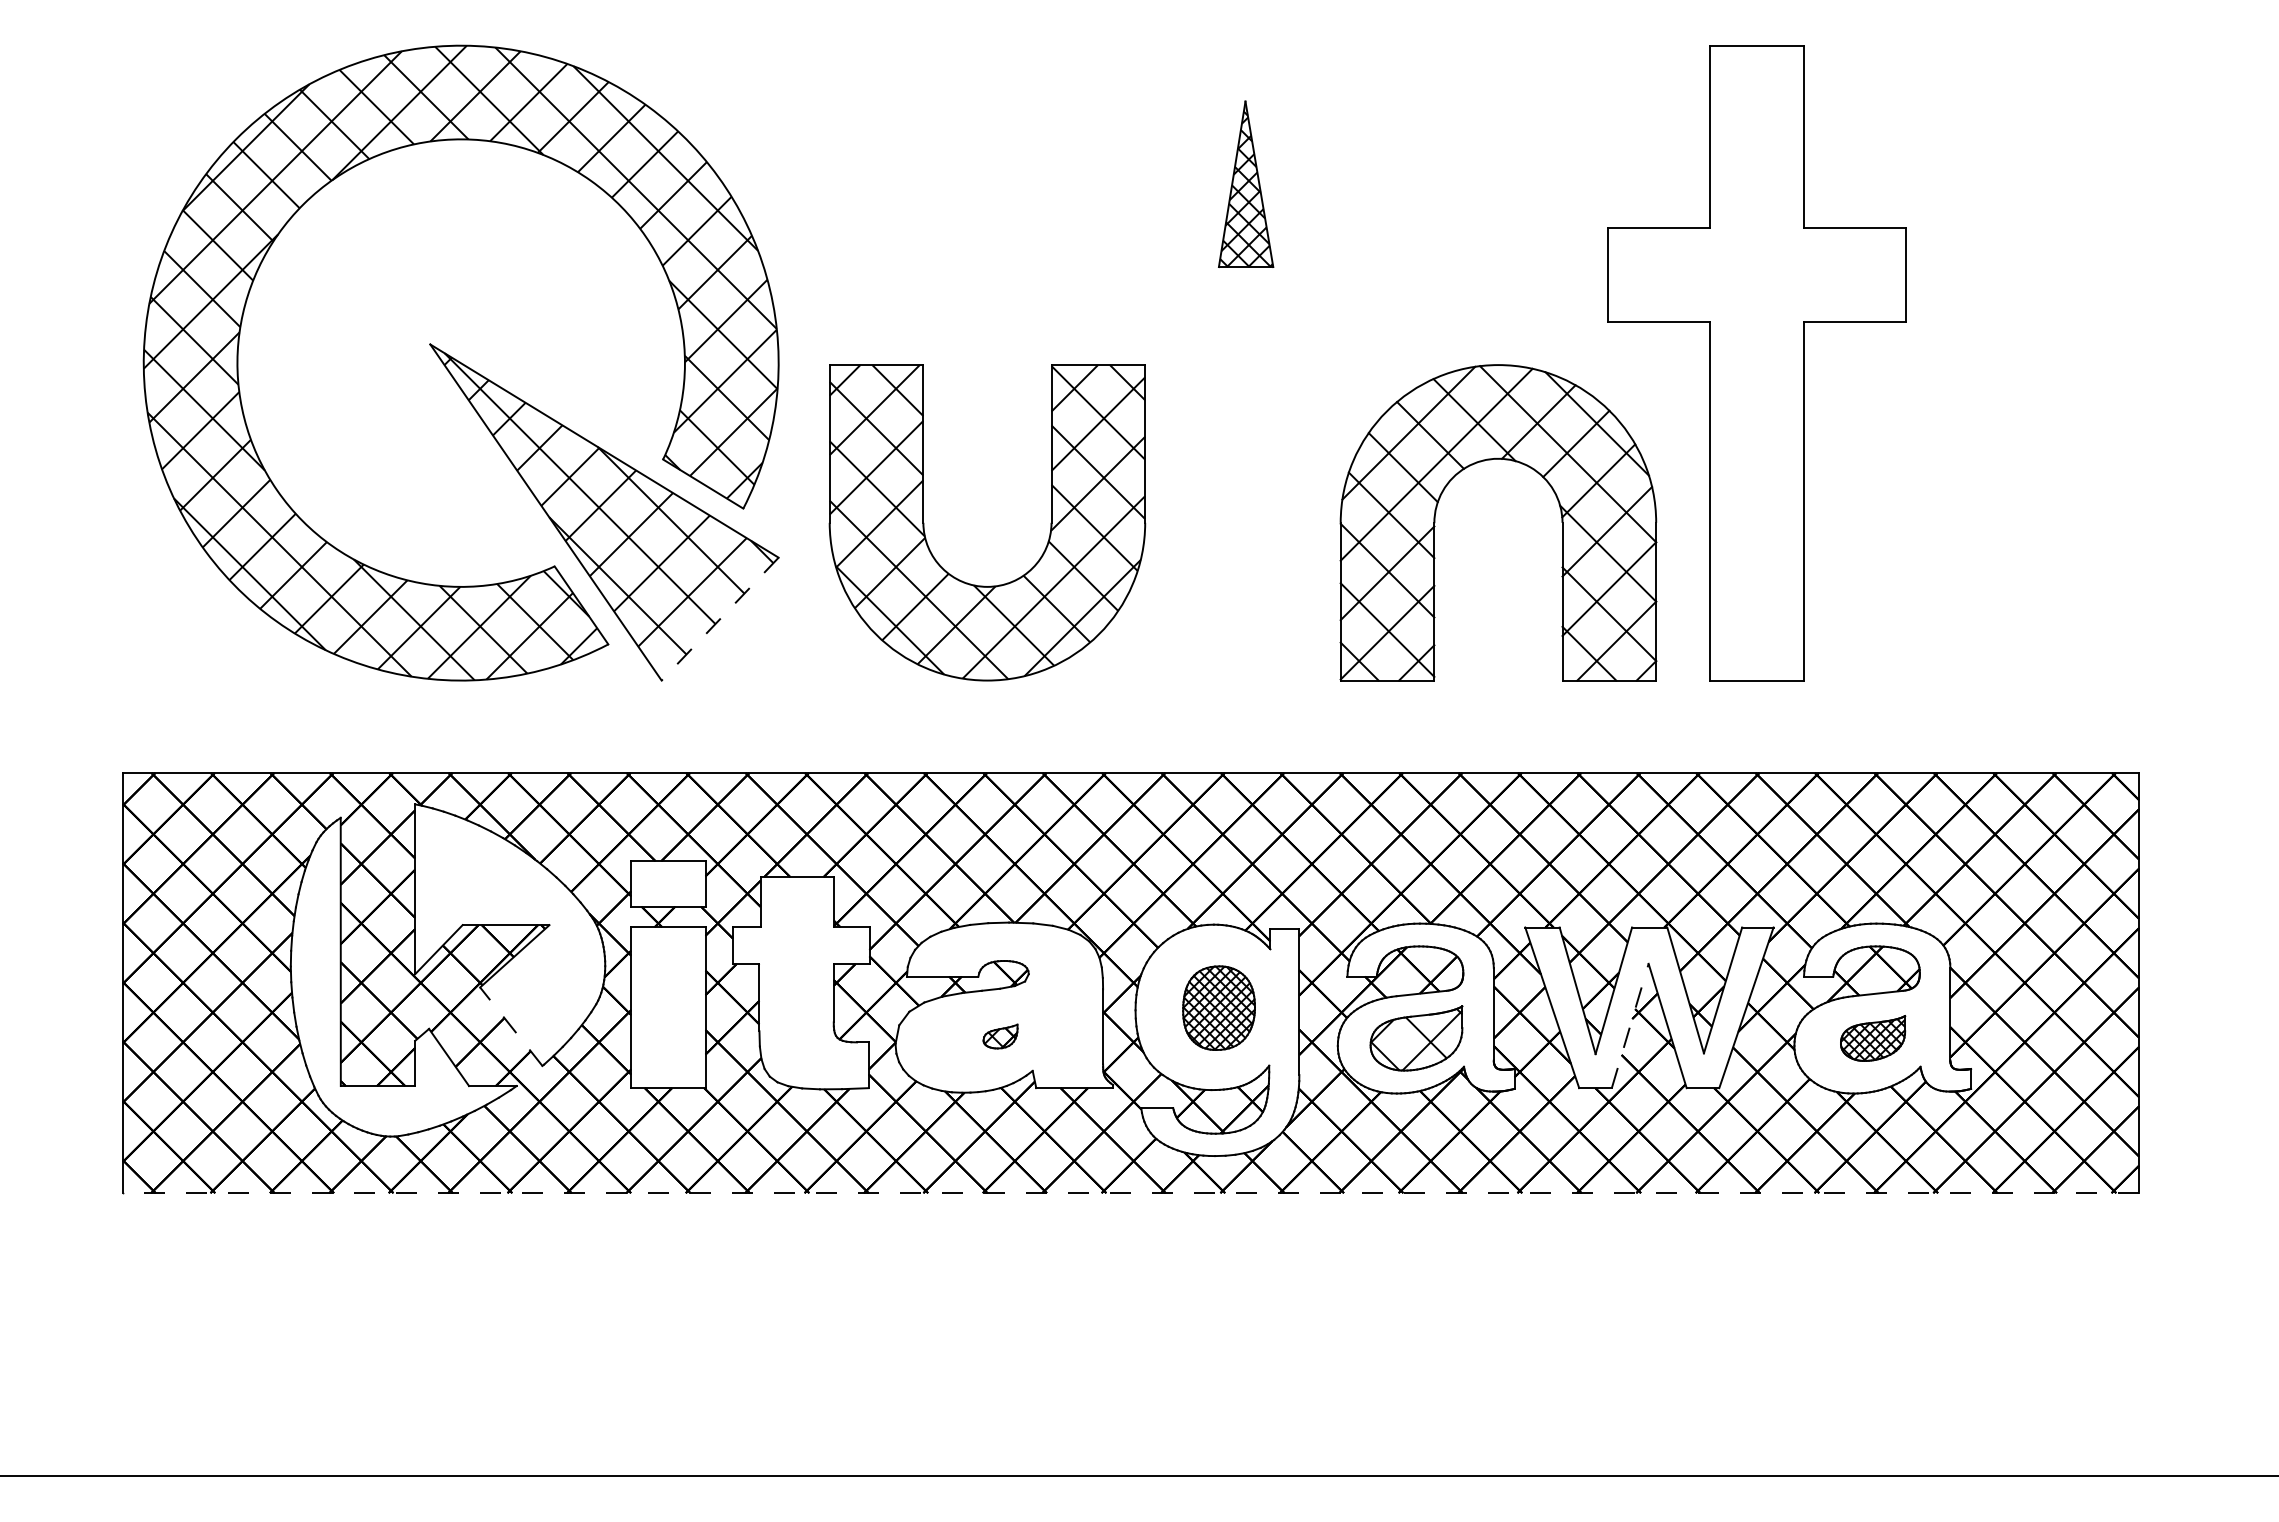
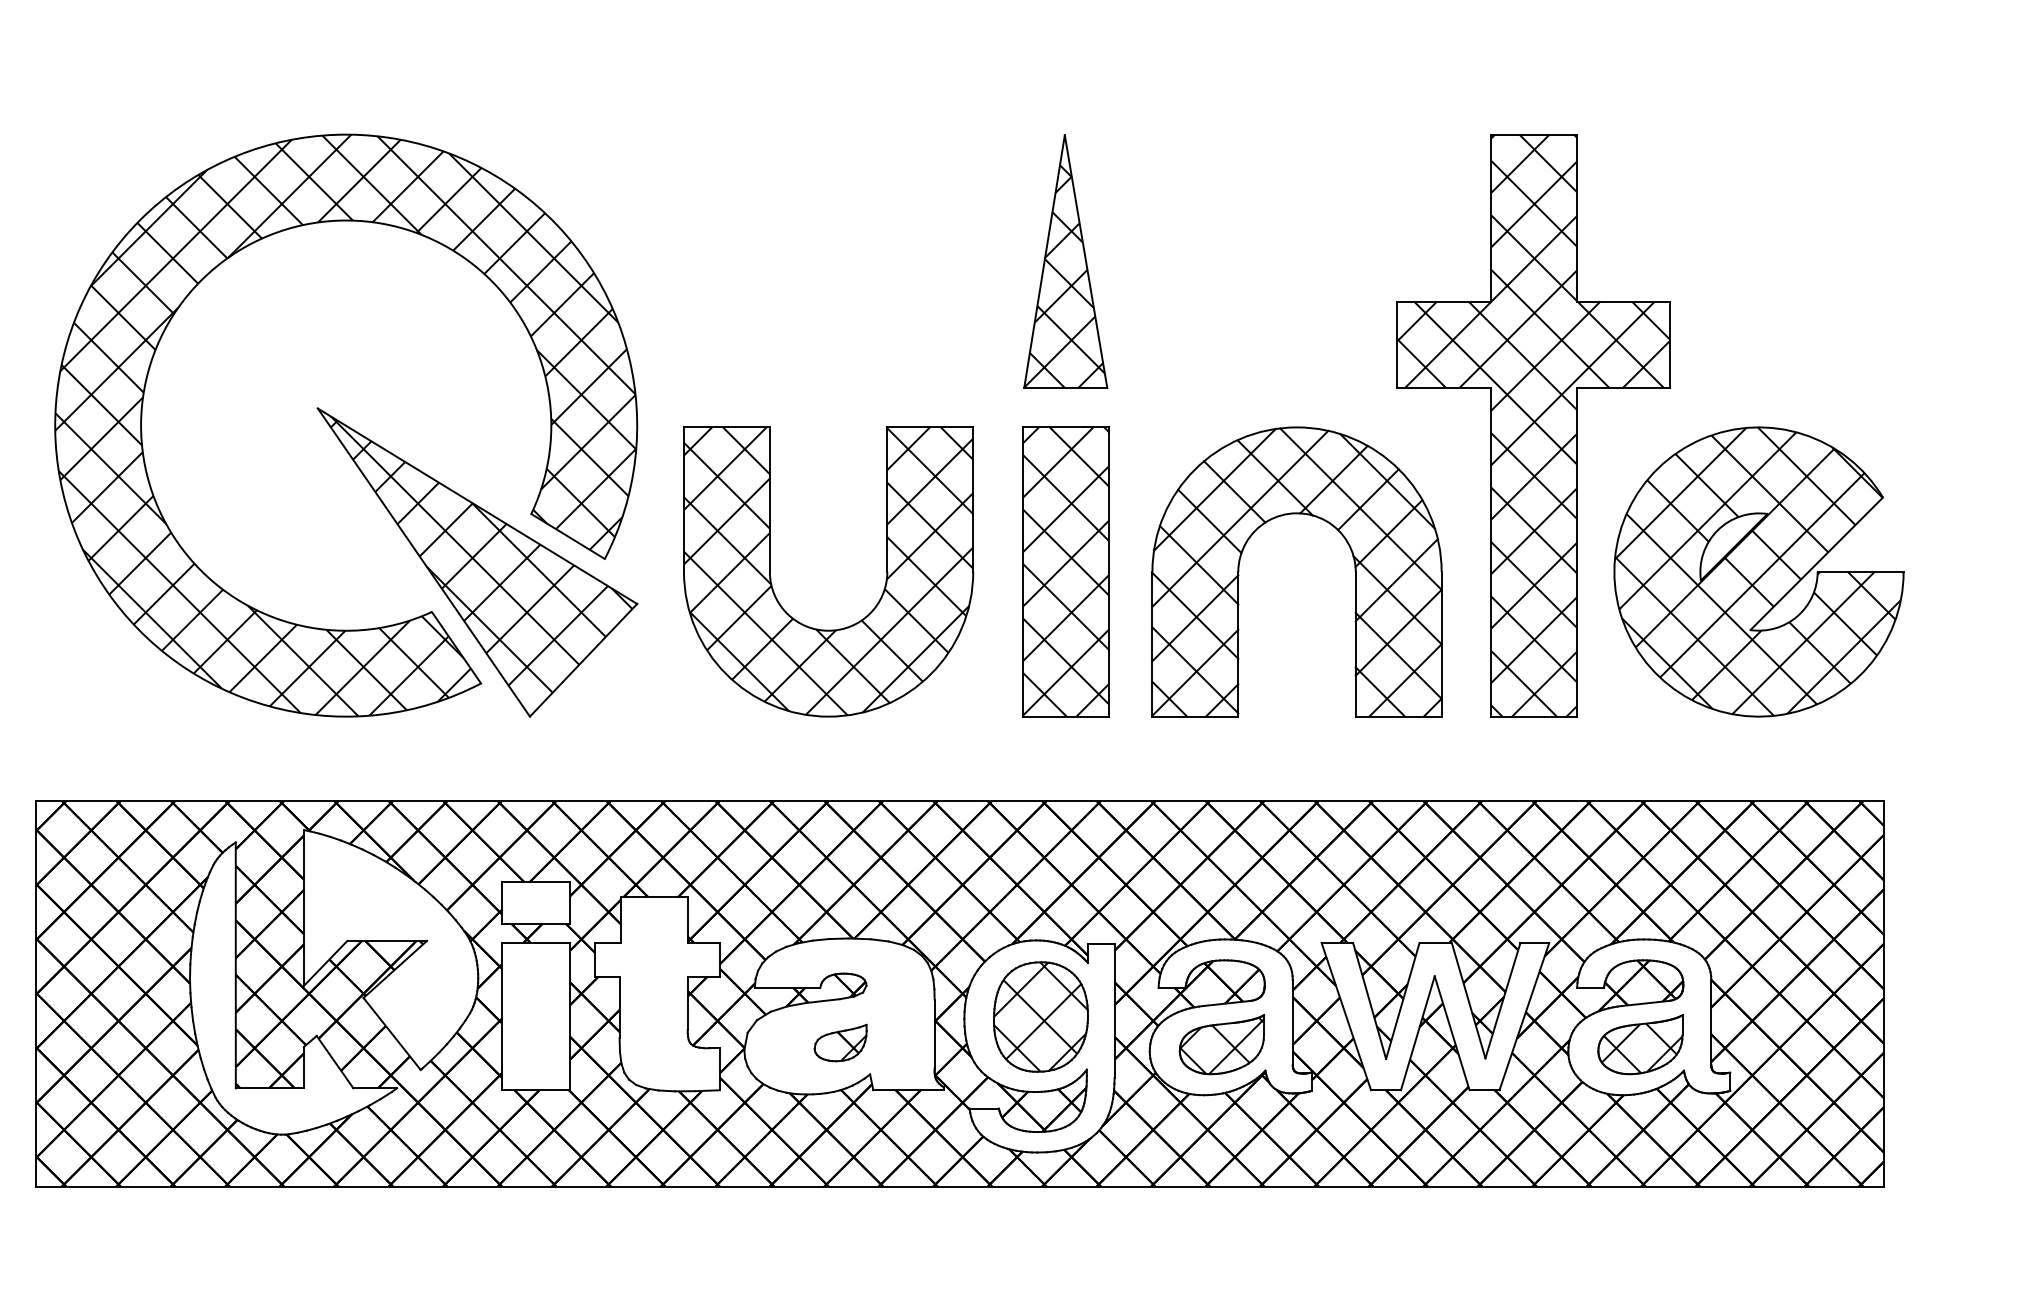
part: (1245, 184) -> (1065, 261), size x1.67
hatch: (1756, 362) -> (1533, 425), added
part: (1246, 522) -> (1066, 571), added
part: (2001, 522) -> (1758, 571), added
line: (720, 619) -> (583, 660), dashed -> solid
part: (1218, 1007) -> (1040, 1016), size x1.43
line: (1630, 1025) -> (1418, 1032), dashed -> solid
line: (511, 1026) -> (392, 1033), dashed -> solid
part: (1000, 1036) -> (840, 1042), size x1.67
part: (1872, 1038) -> (1639, 1044), size x1.43
line: (1130, 1193) -> (959, 1186), dashed -> solid

